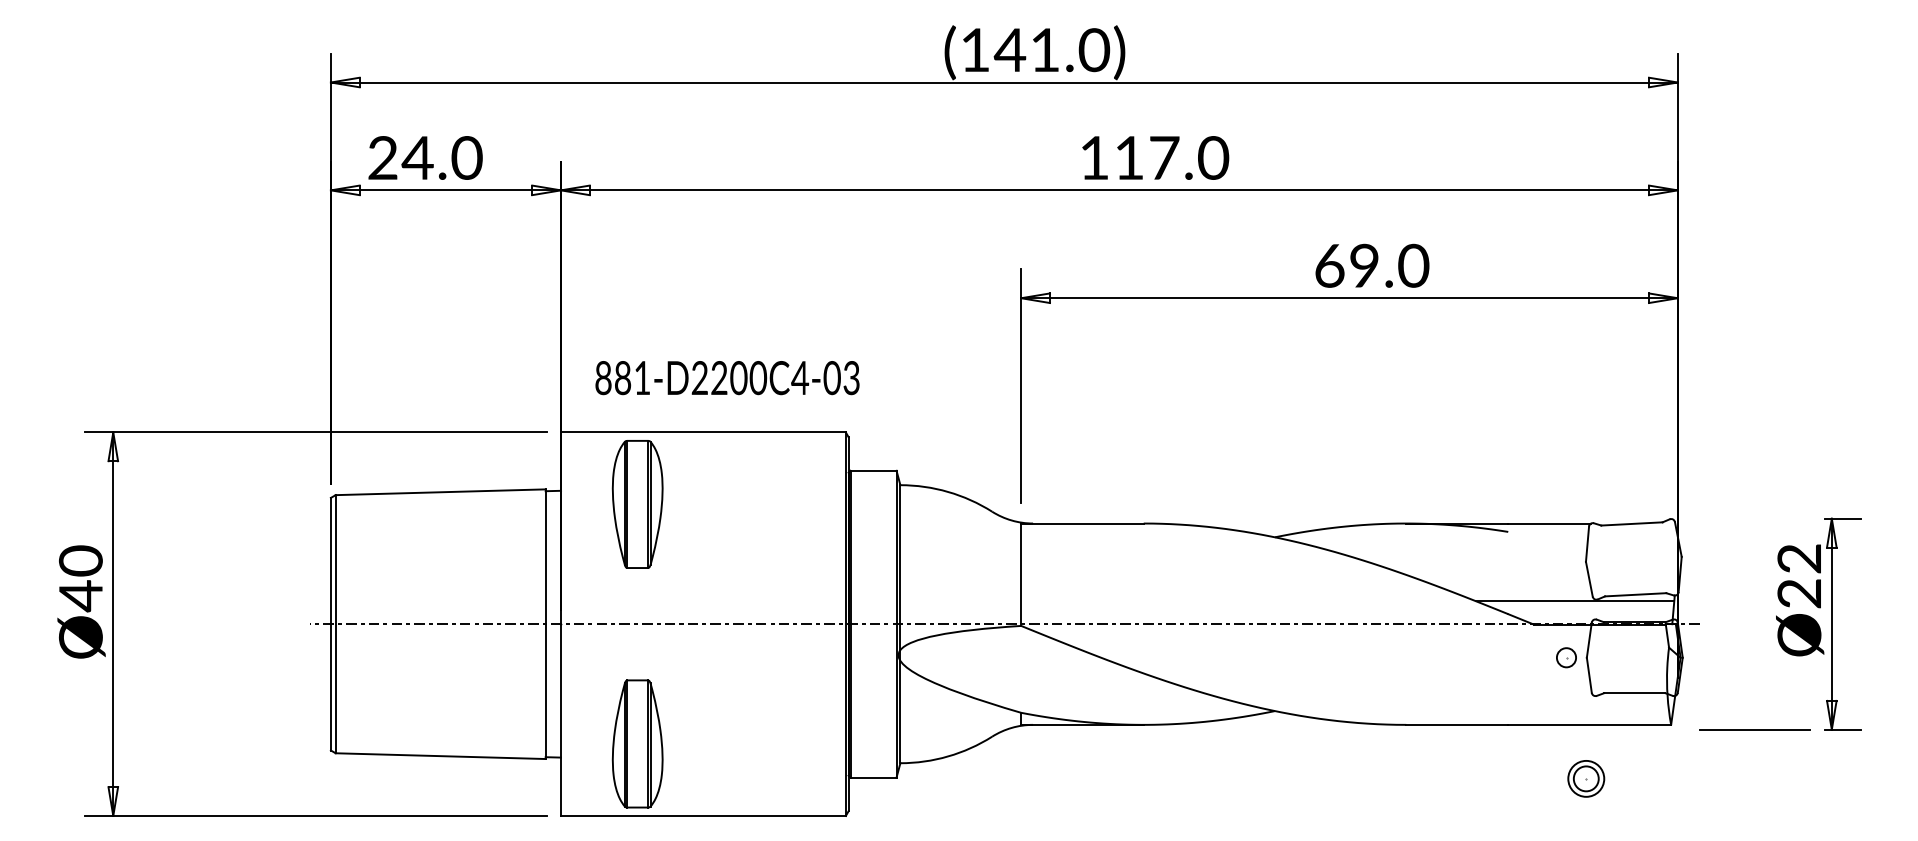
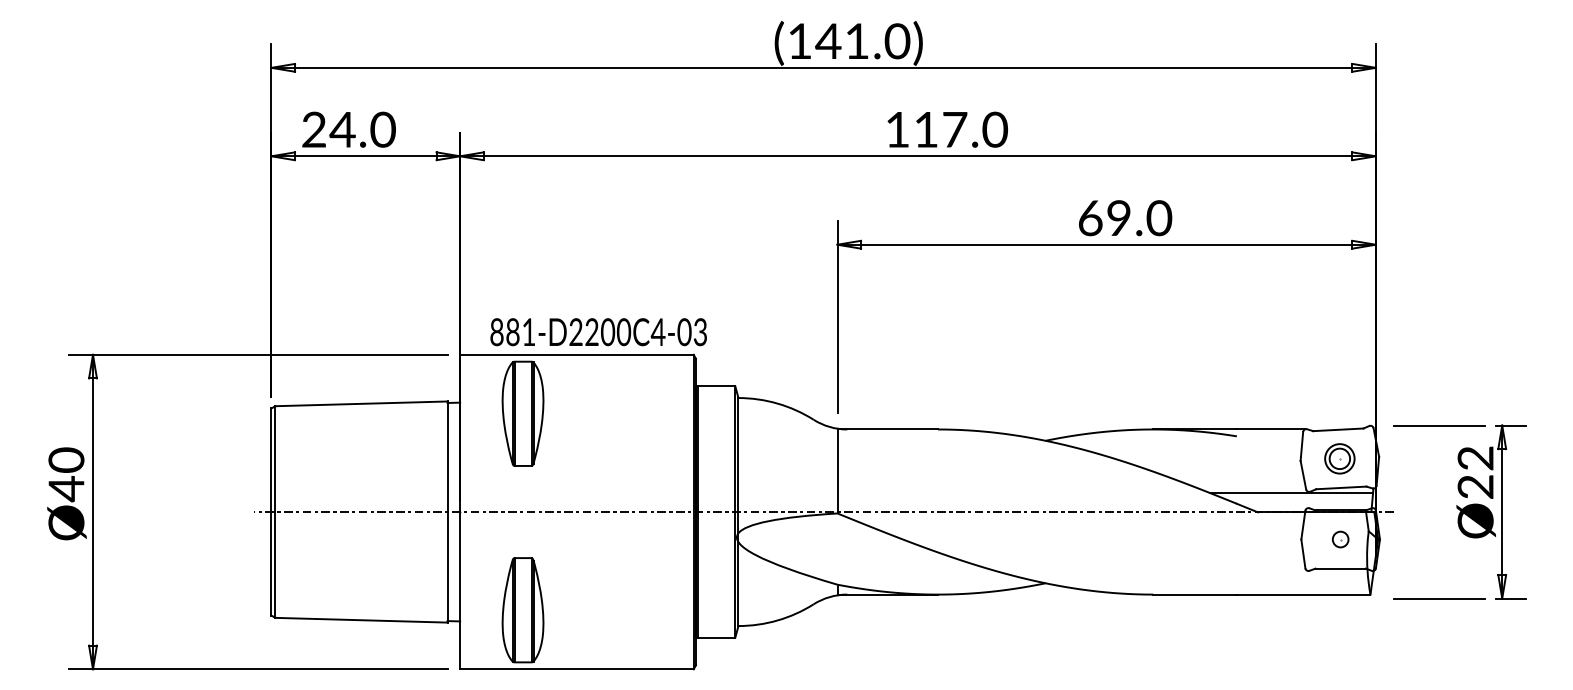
text: (727, 378) -> (598, 332), moved
line: (1755, 518) -> (1439, 425), added
part: (1566, 657) -> (1340, 539), moved
part: (1585, 778) -> (1339, 458), moved

